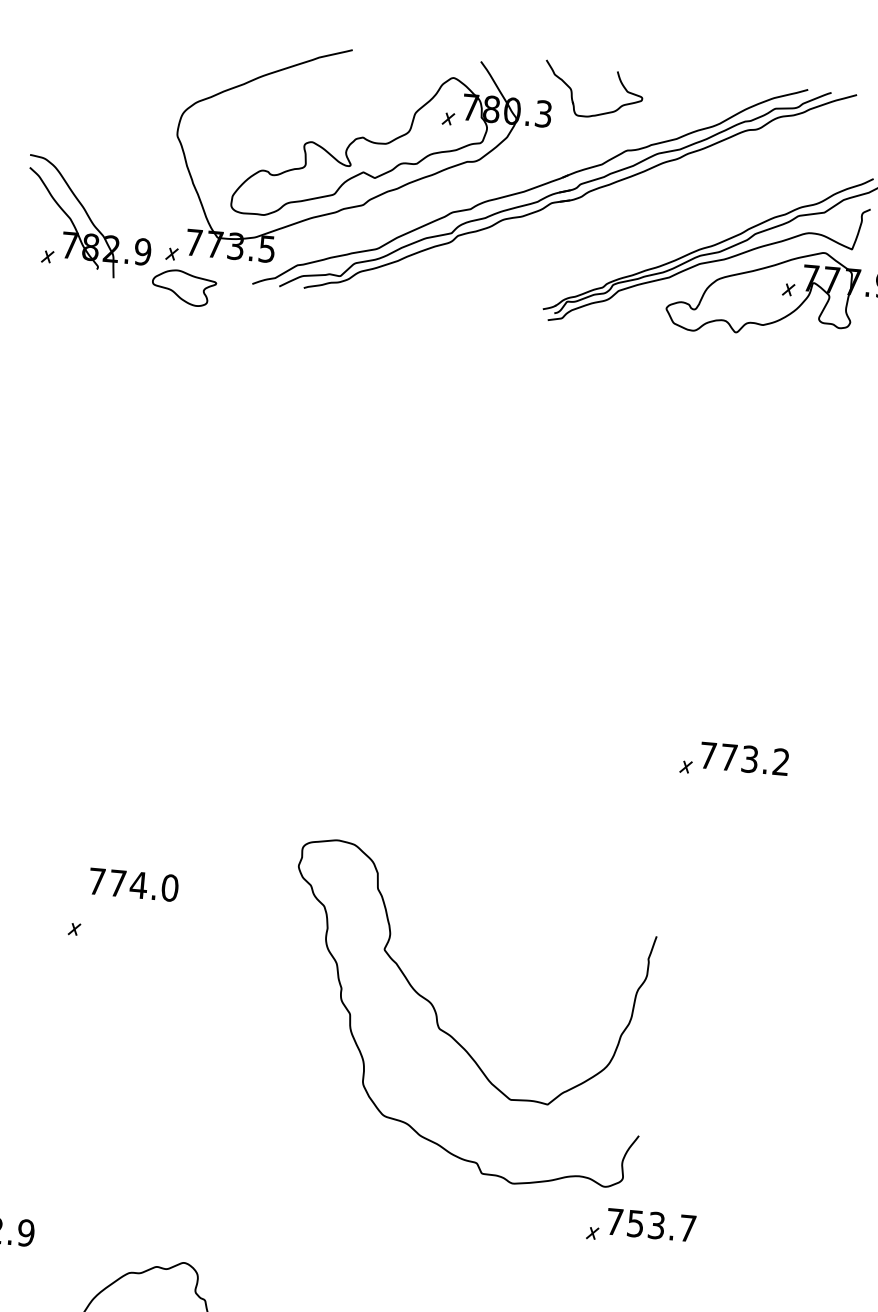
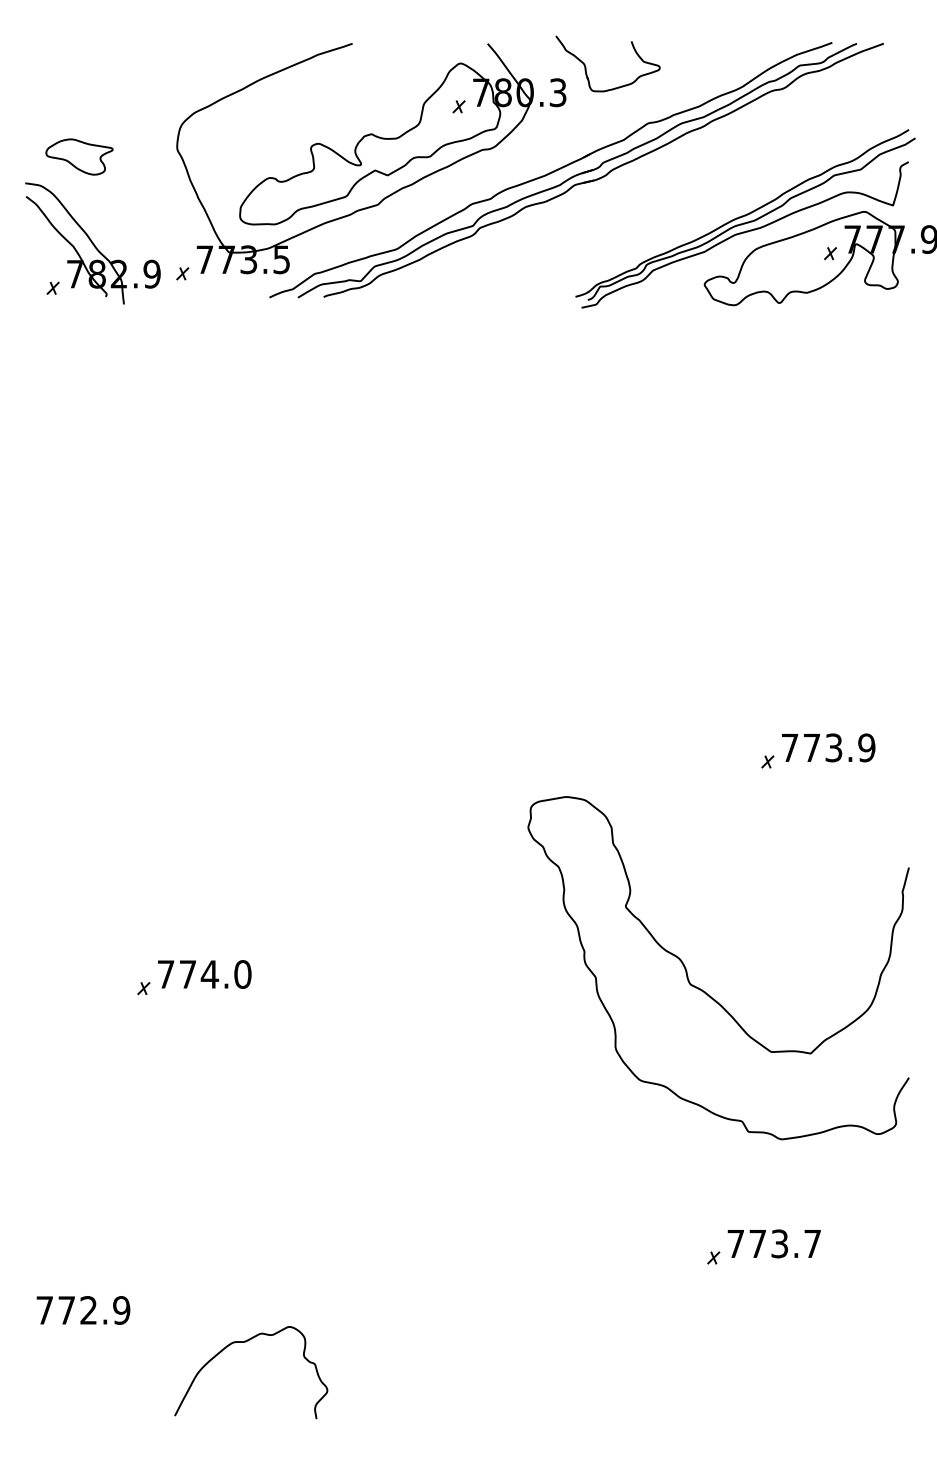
part: (184, 287) -> (79, 156), moved
text: (780, 761) -> (866, 747), 773.2 -> 773.9
text: (133, 884) -> (204, 974), moved
curve: (450, 1034) -> (702, 989), moved
text: (635, 1224) -> (757, 1244), 753.7 -> 773.7

